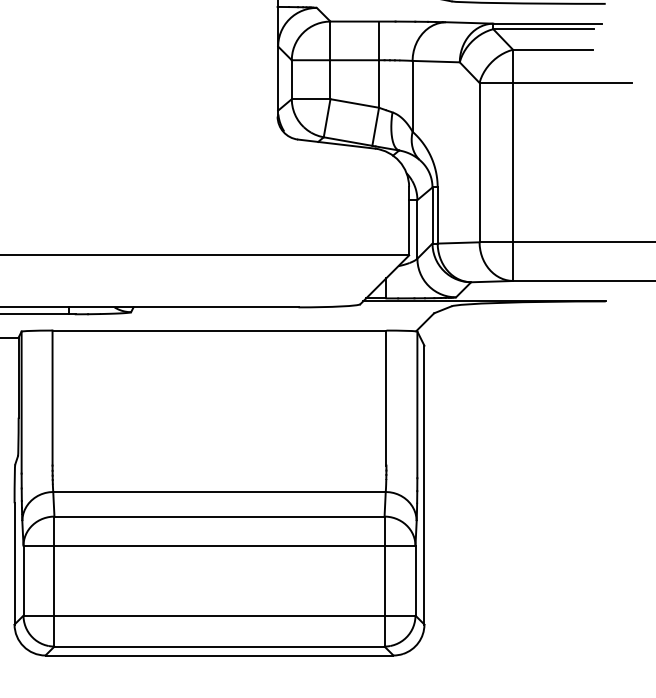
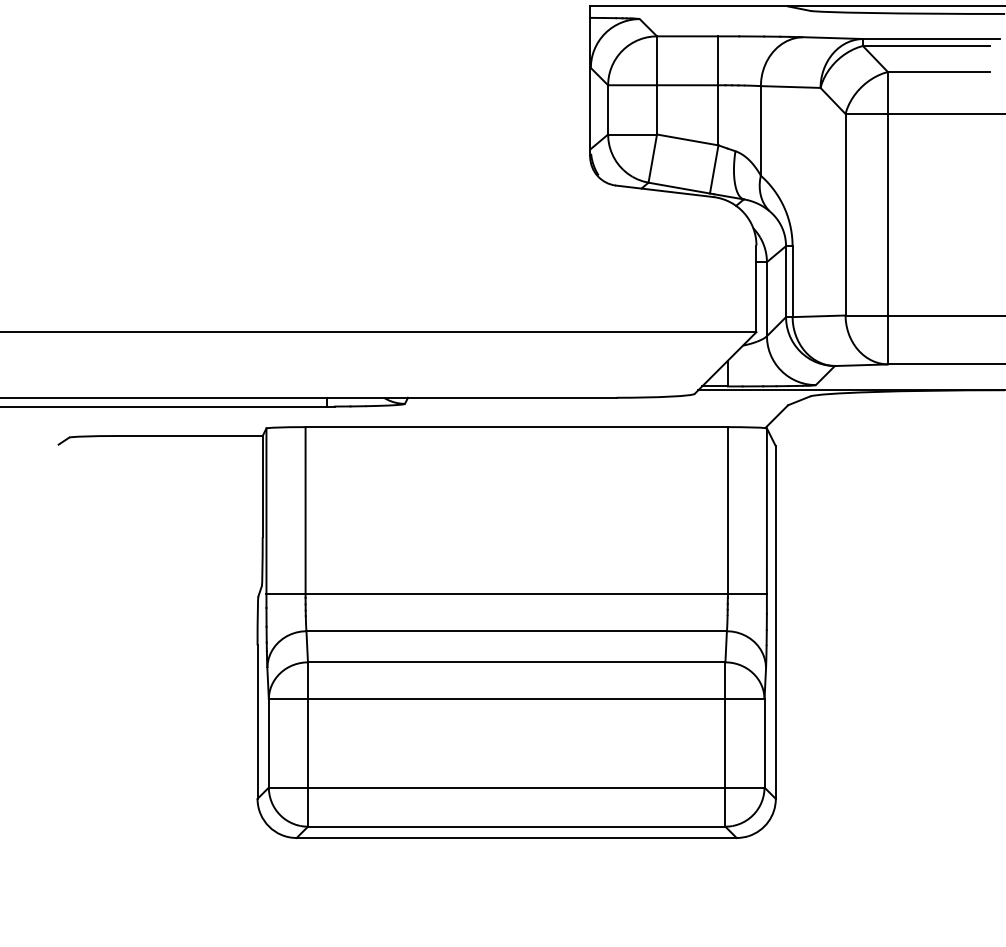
line: (219, 462) -> (516, 594), added

